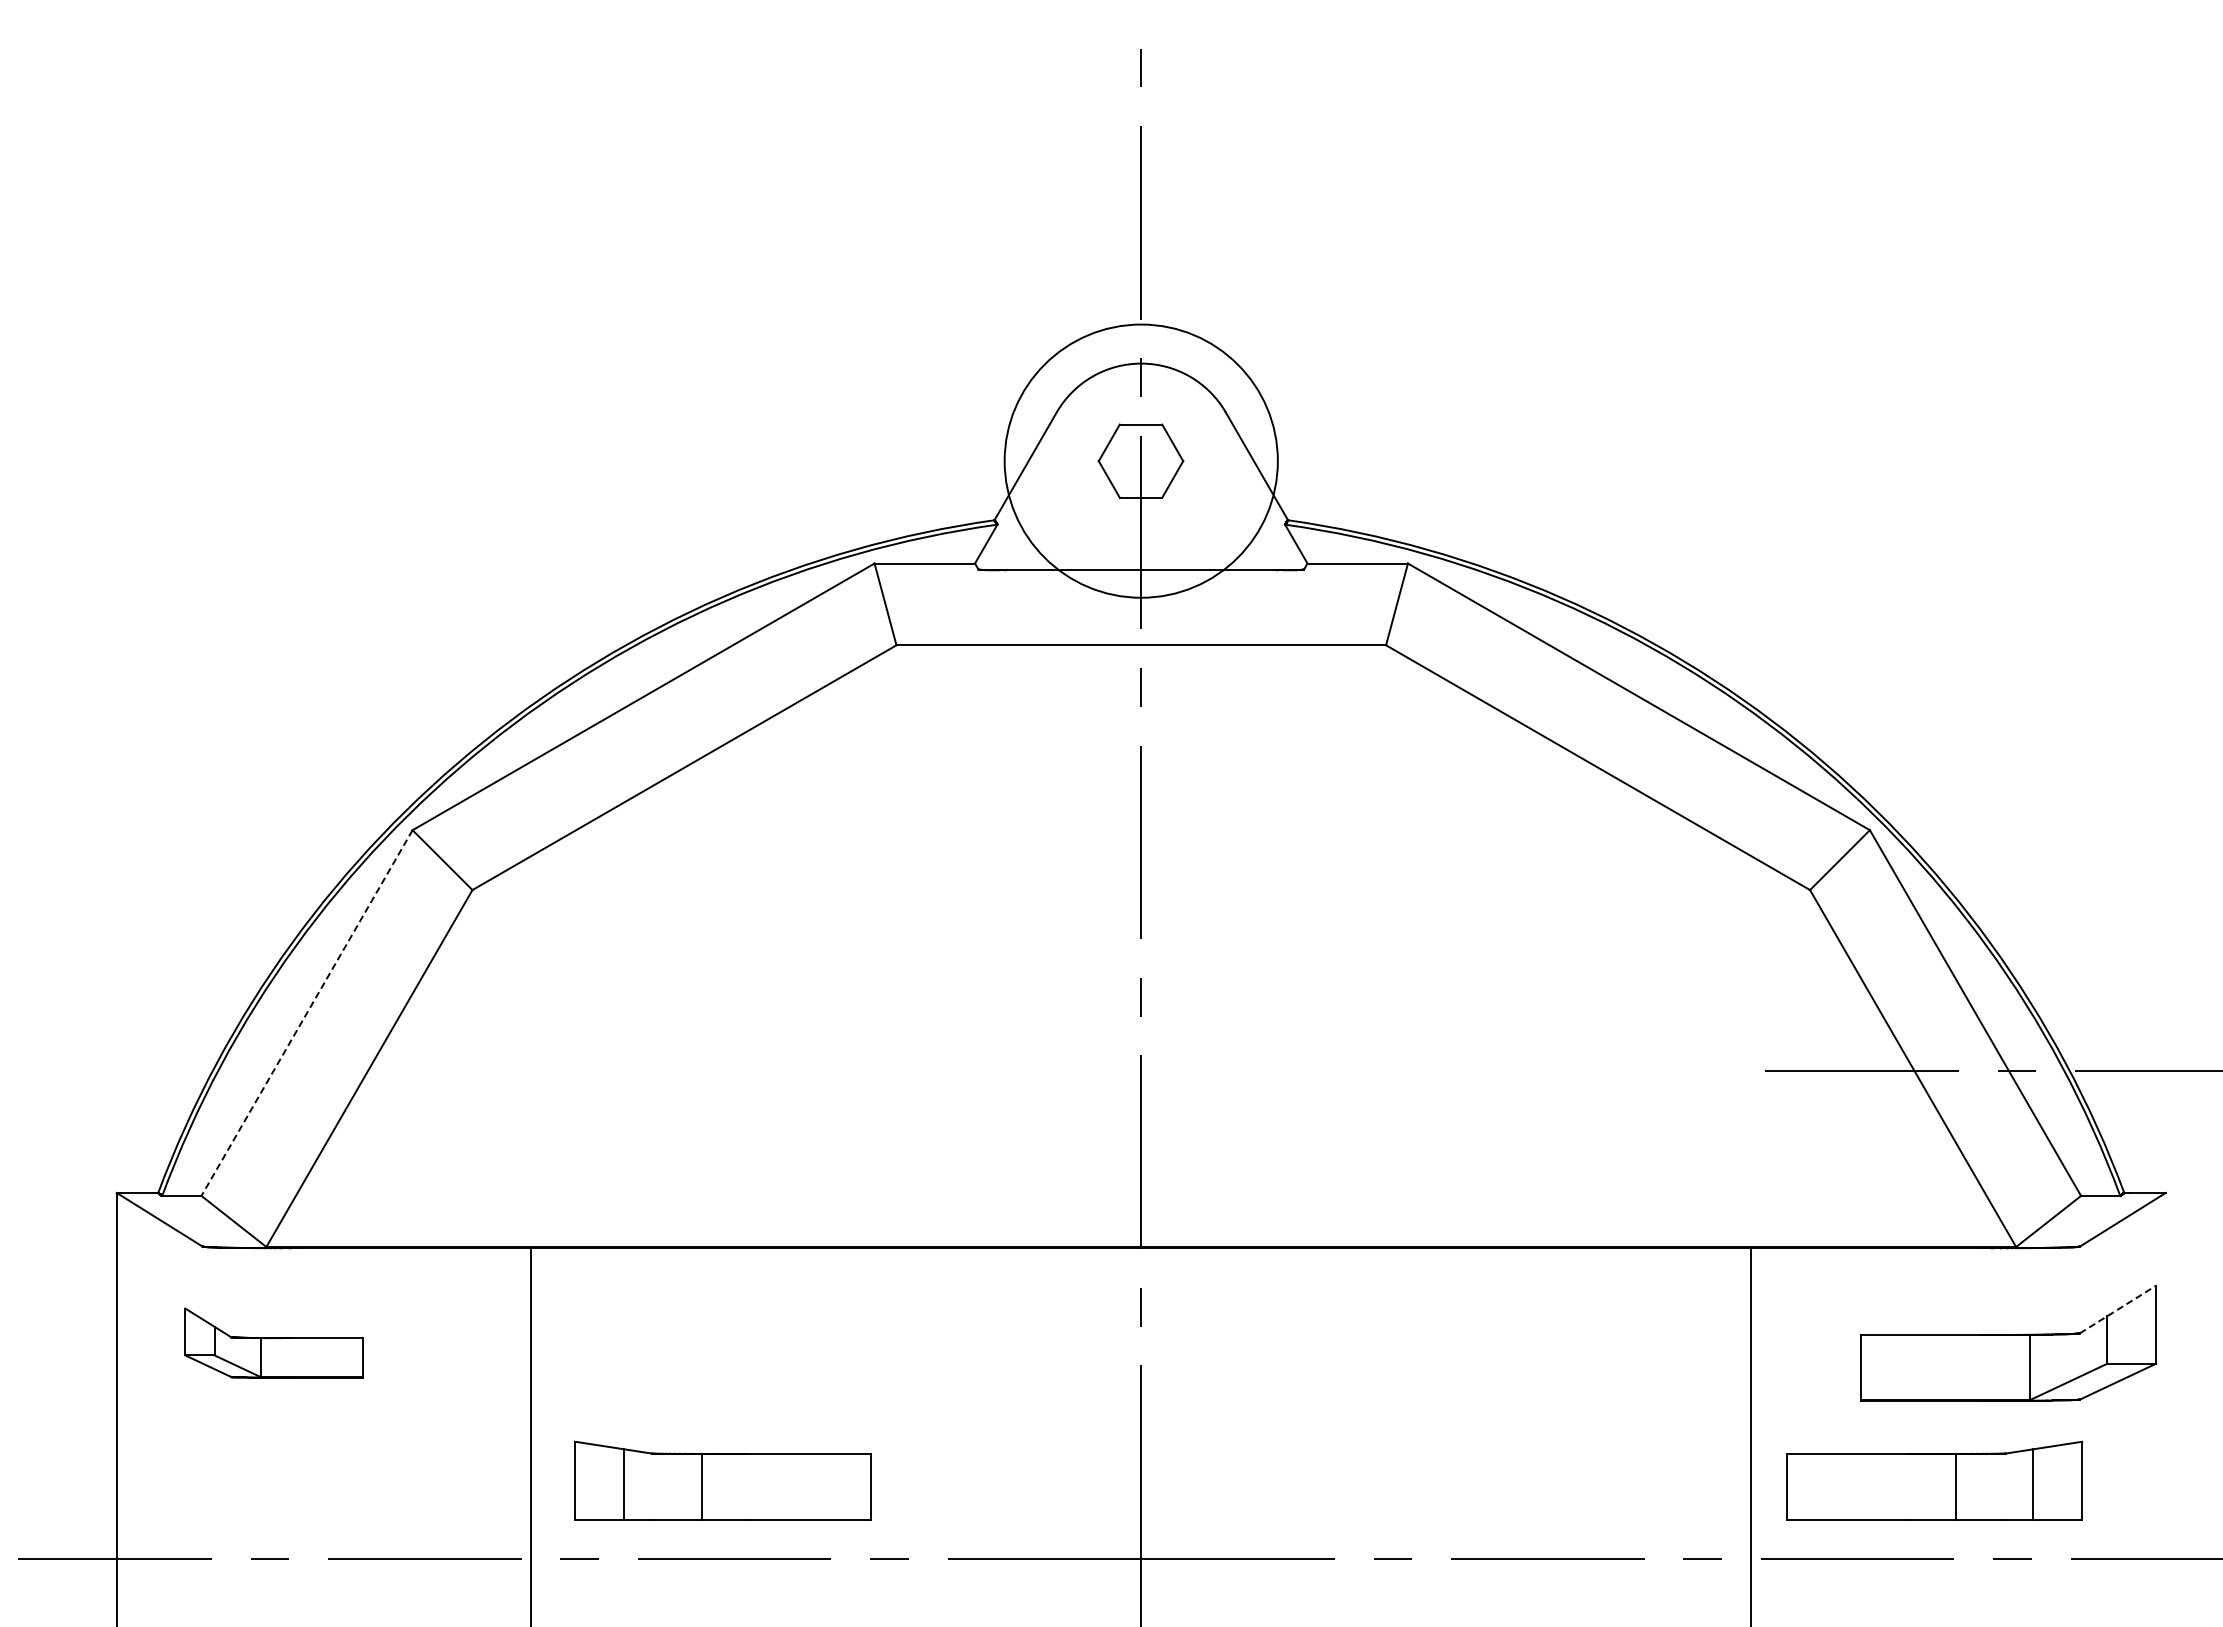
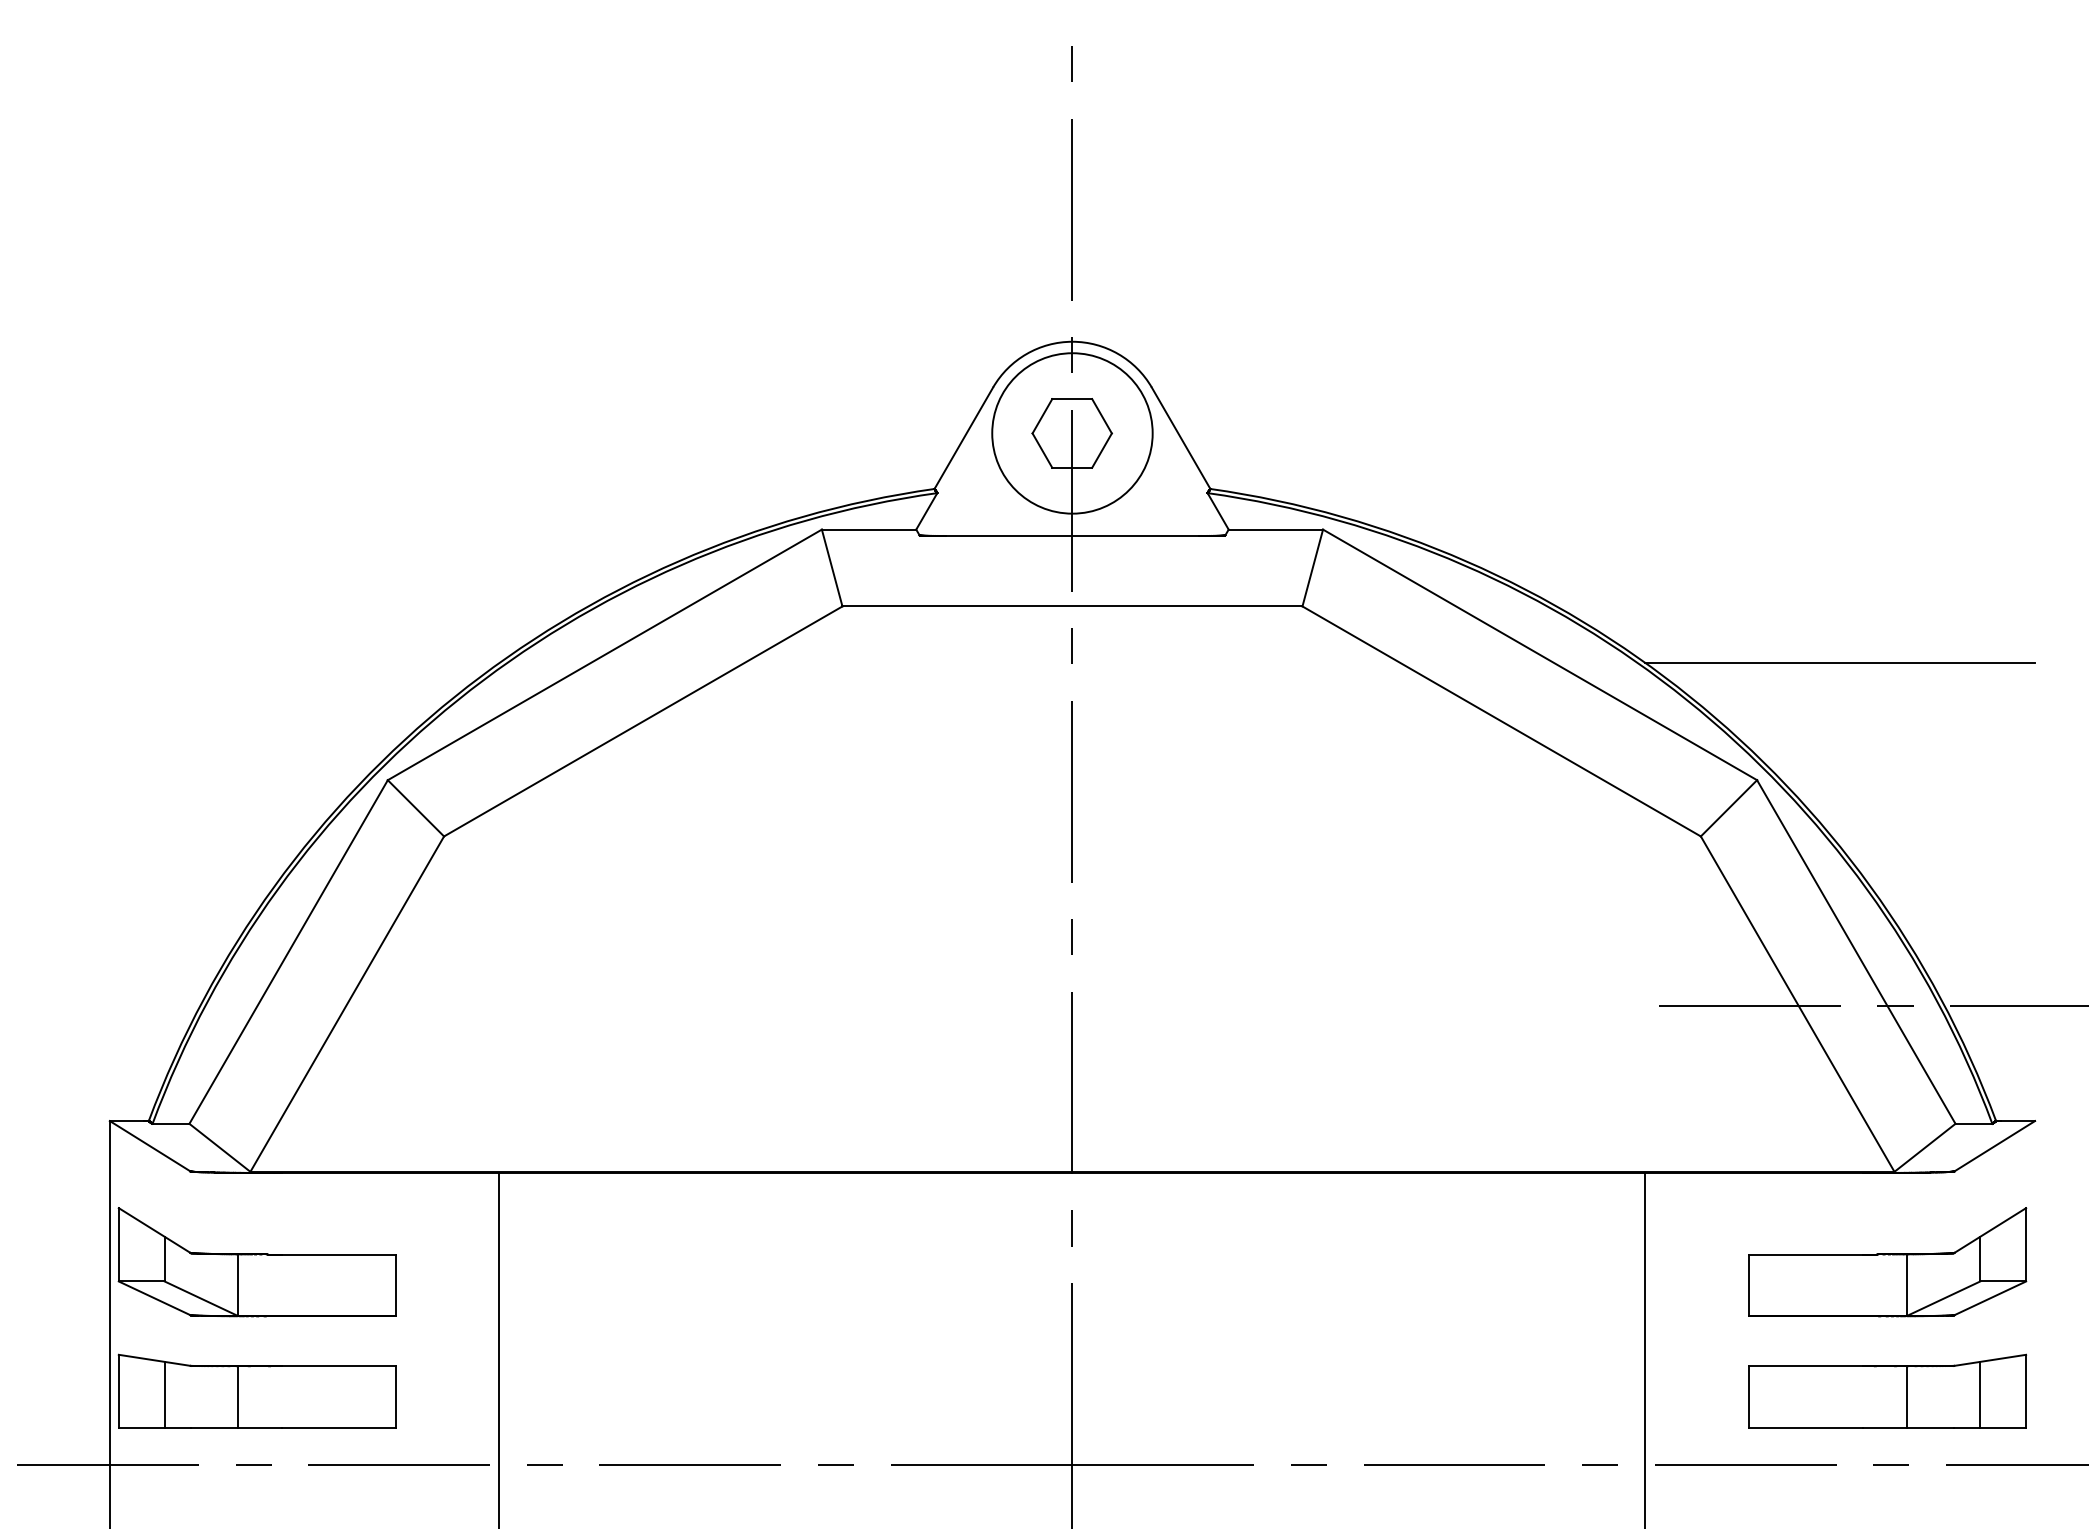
circle: (1140, 460) -> (1071, 432), size x0.62
line: (1957, 705) -> (1839, 663), added
line: (306, 1013) -> (288, 952), dashed -> solid
line: (2118, 1309) -> (1990, 1230), dashed -> solid
part: (273, 1342) -> (257, 1261), size x1.67
part: (722, 1480) -> (257, 1391), moved
part: (1934, 1480) -> (1887, 1391), moved

